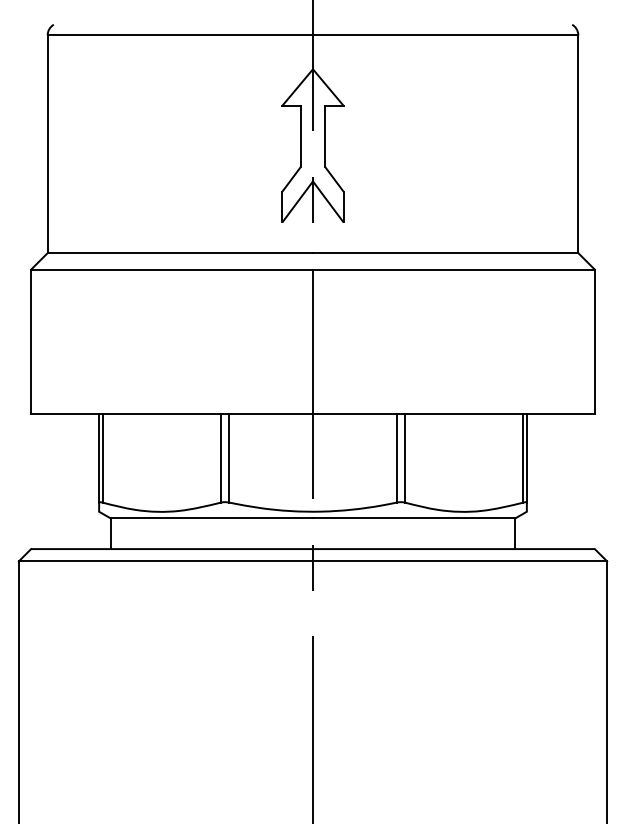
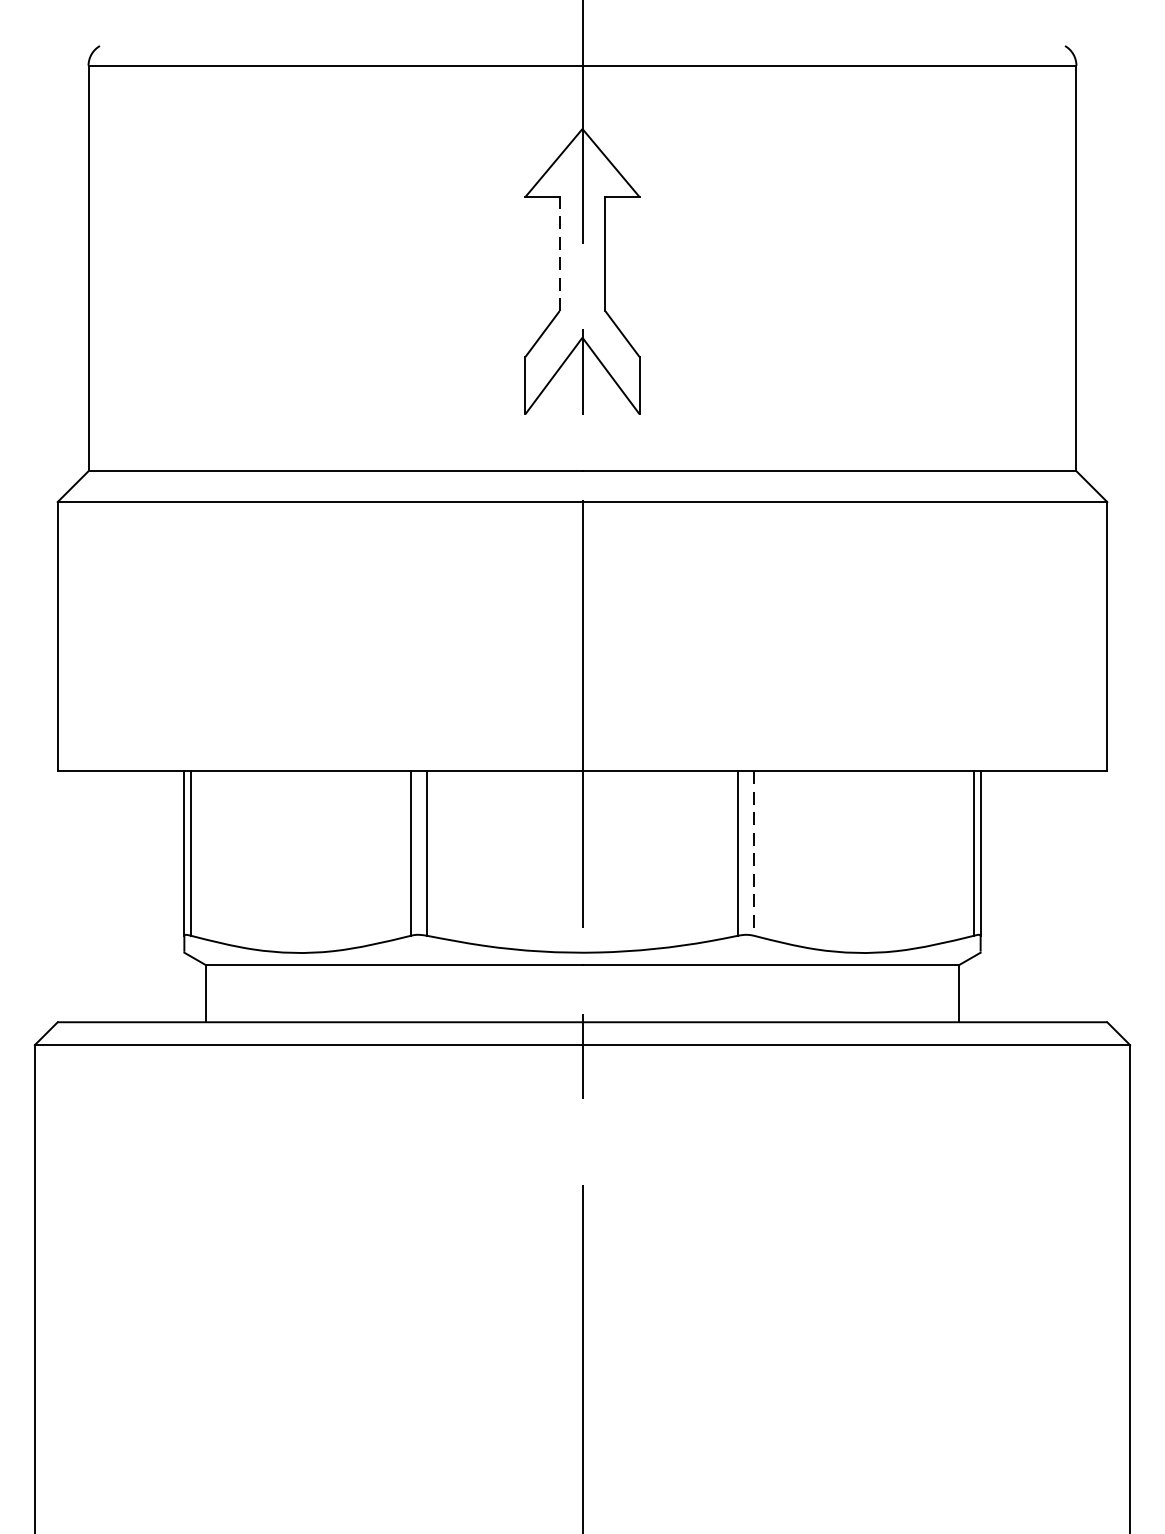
line: (300, 136) -> (559, 254), solid -> dashed
line: (405, 458) -> (754, 853), solid -> dashed

